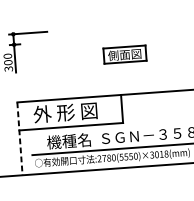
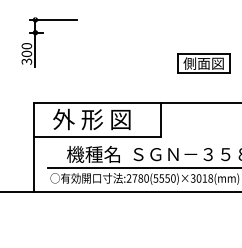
part: (124, 54) -> (203, 63), moved
line: (20, 138) -> (34, 147), dashed -> solid

